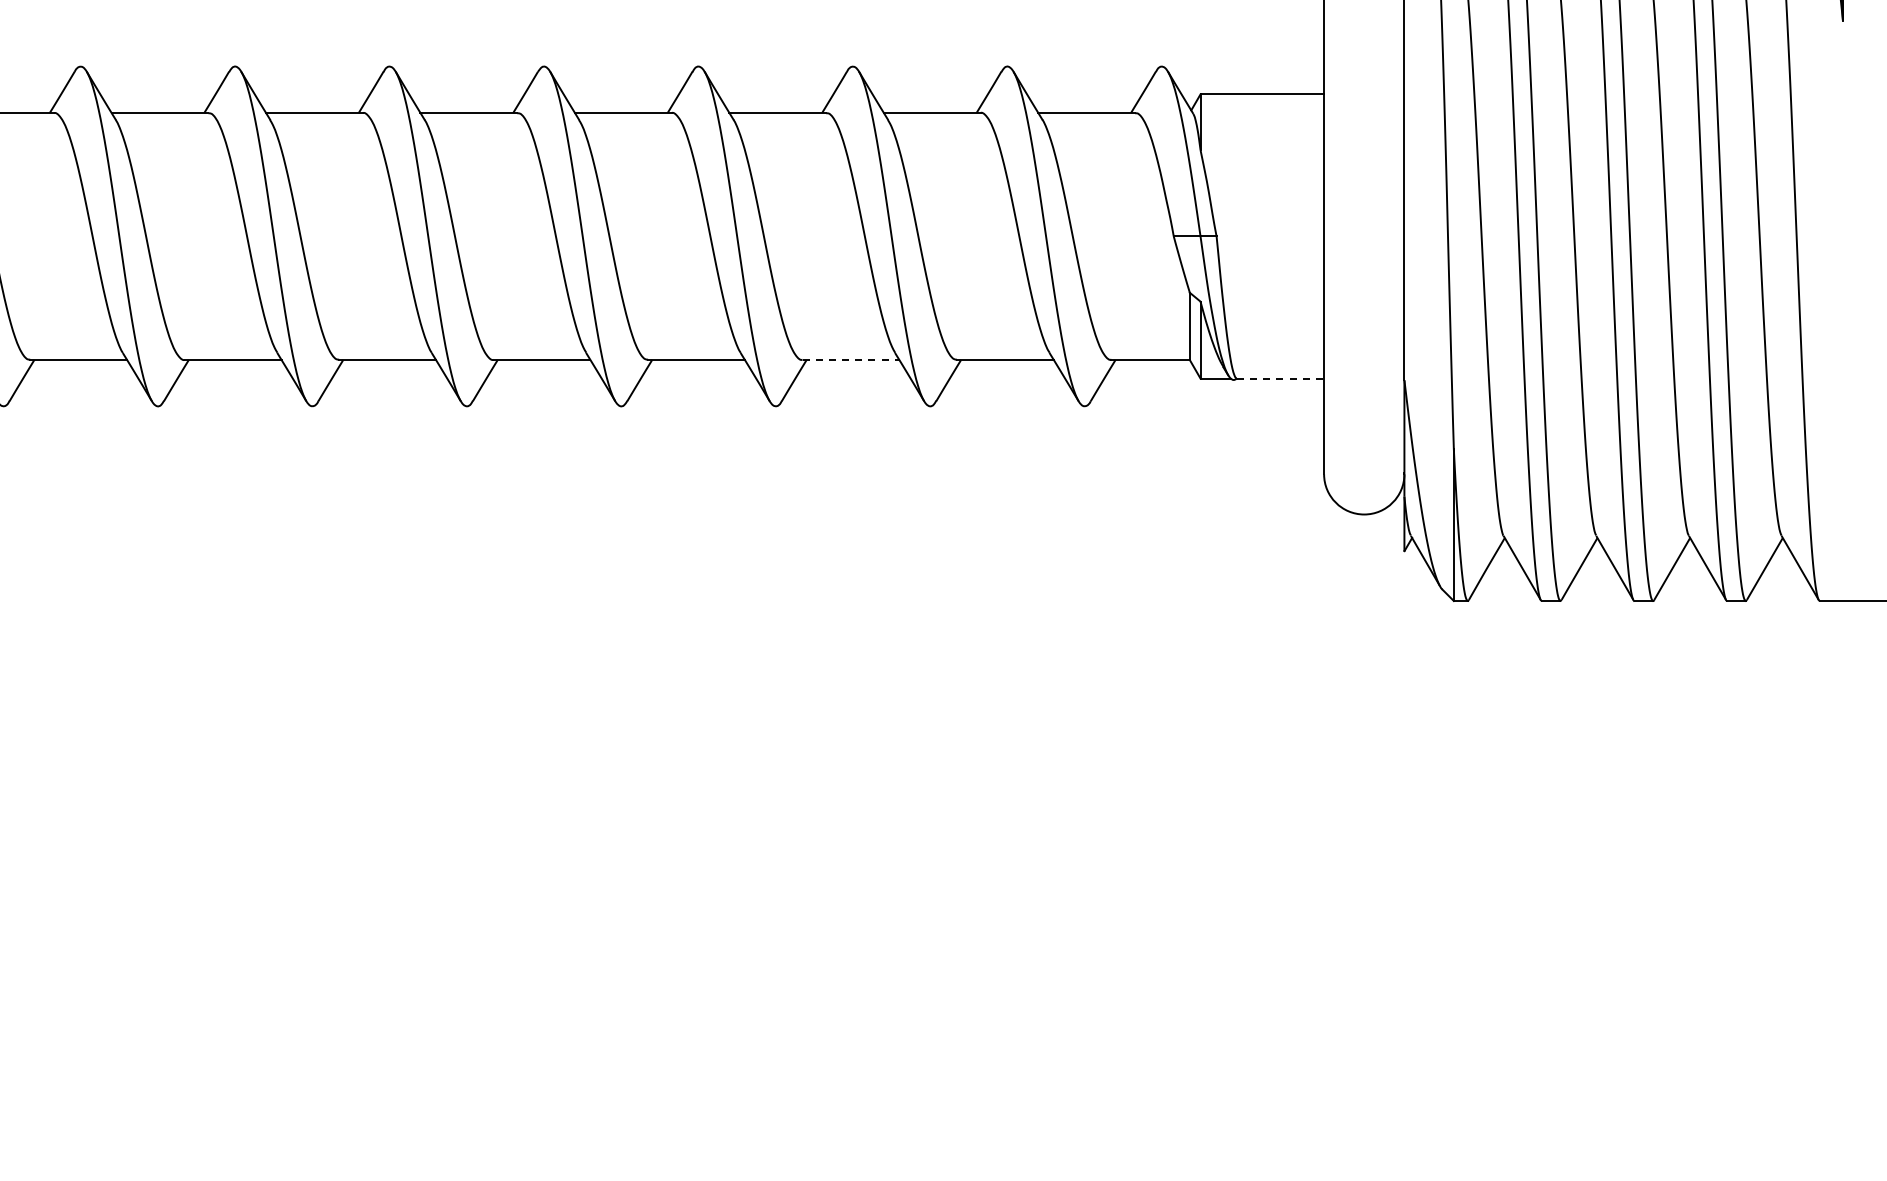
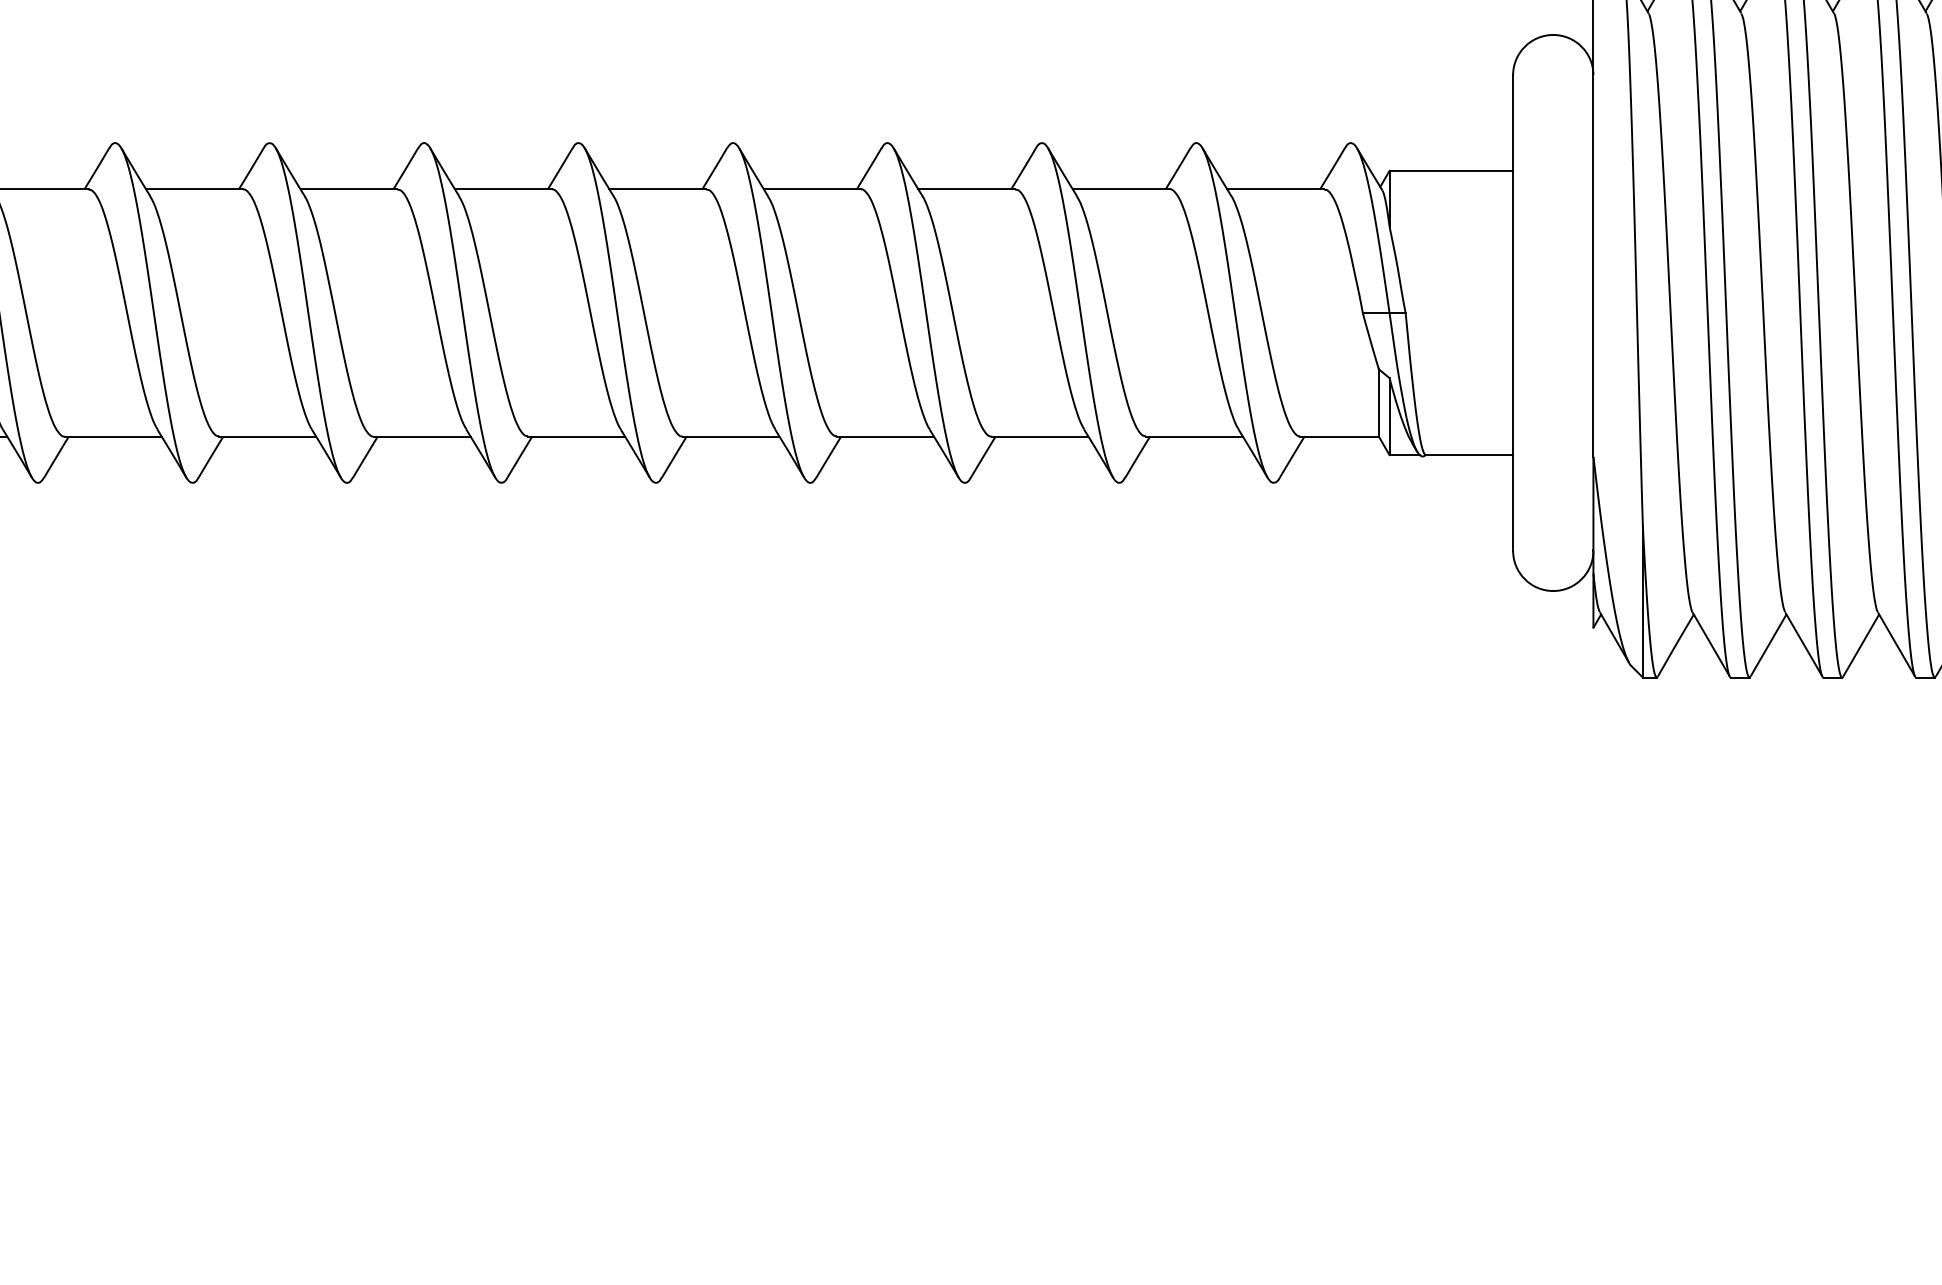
line: (851, 359) -> (1040, 436), dashed -> solid
line: (1280, 378) -> (1469, 455), dashed -> solid

